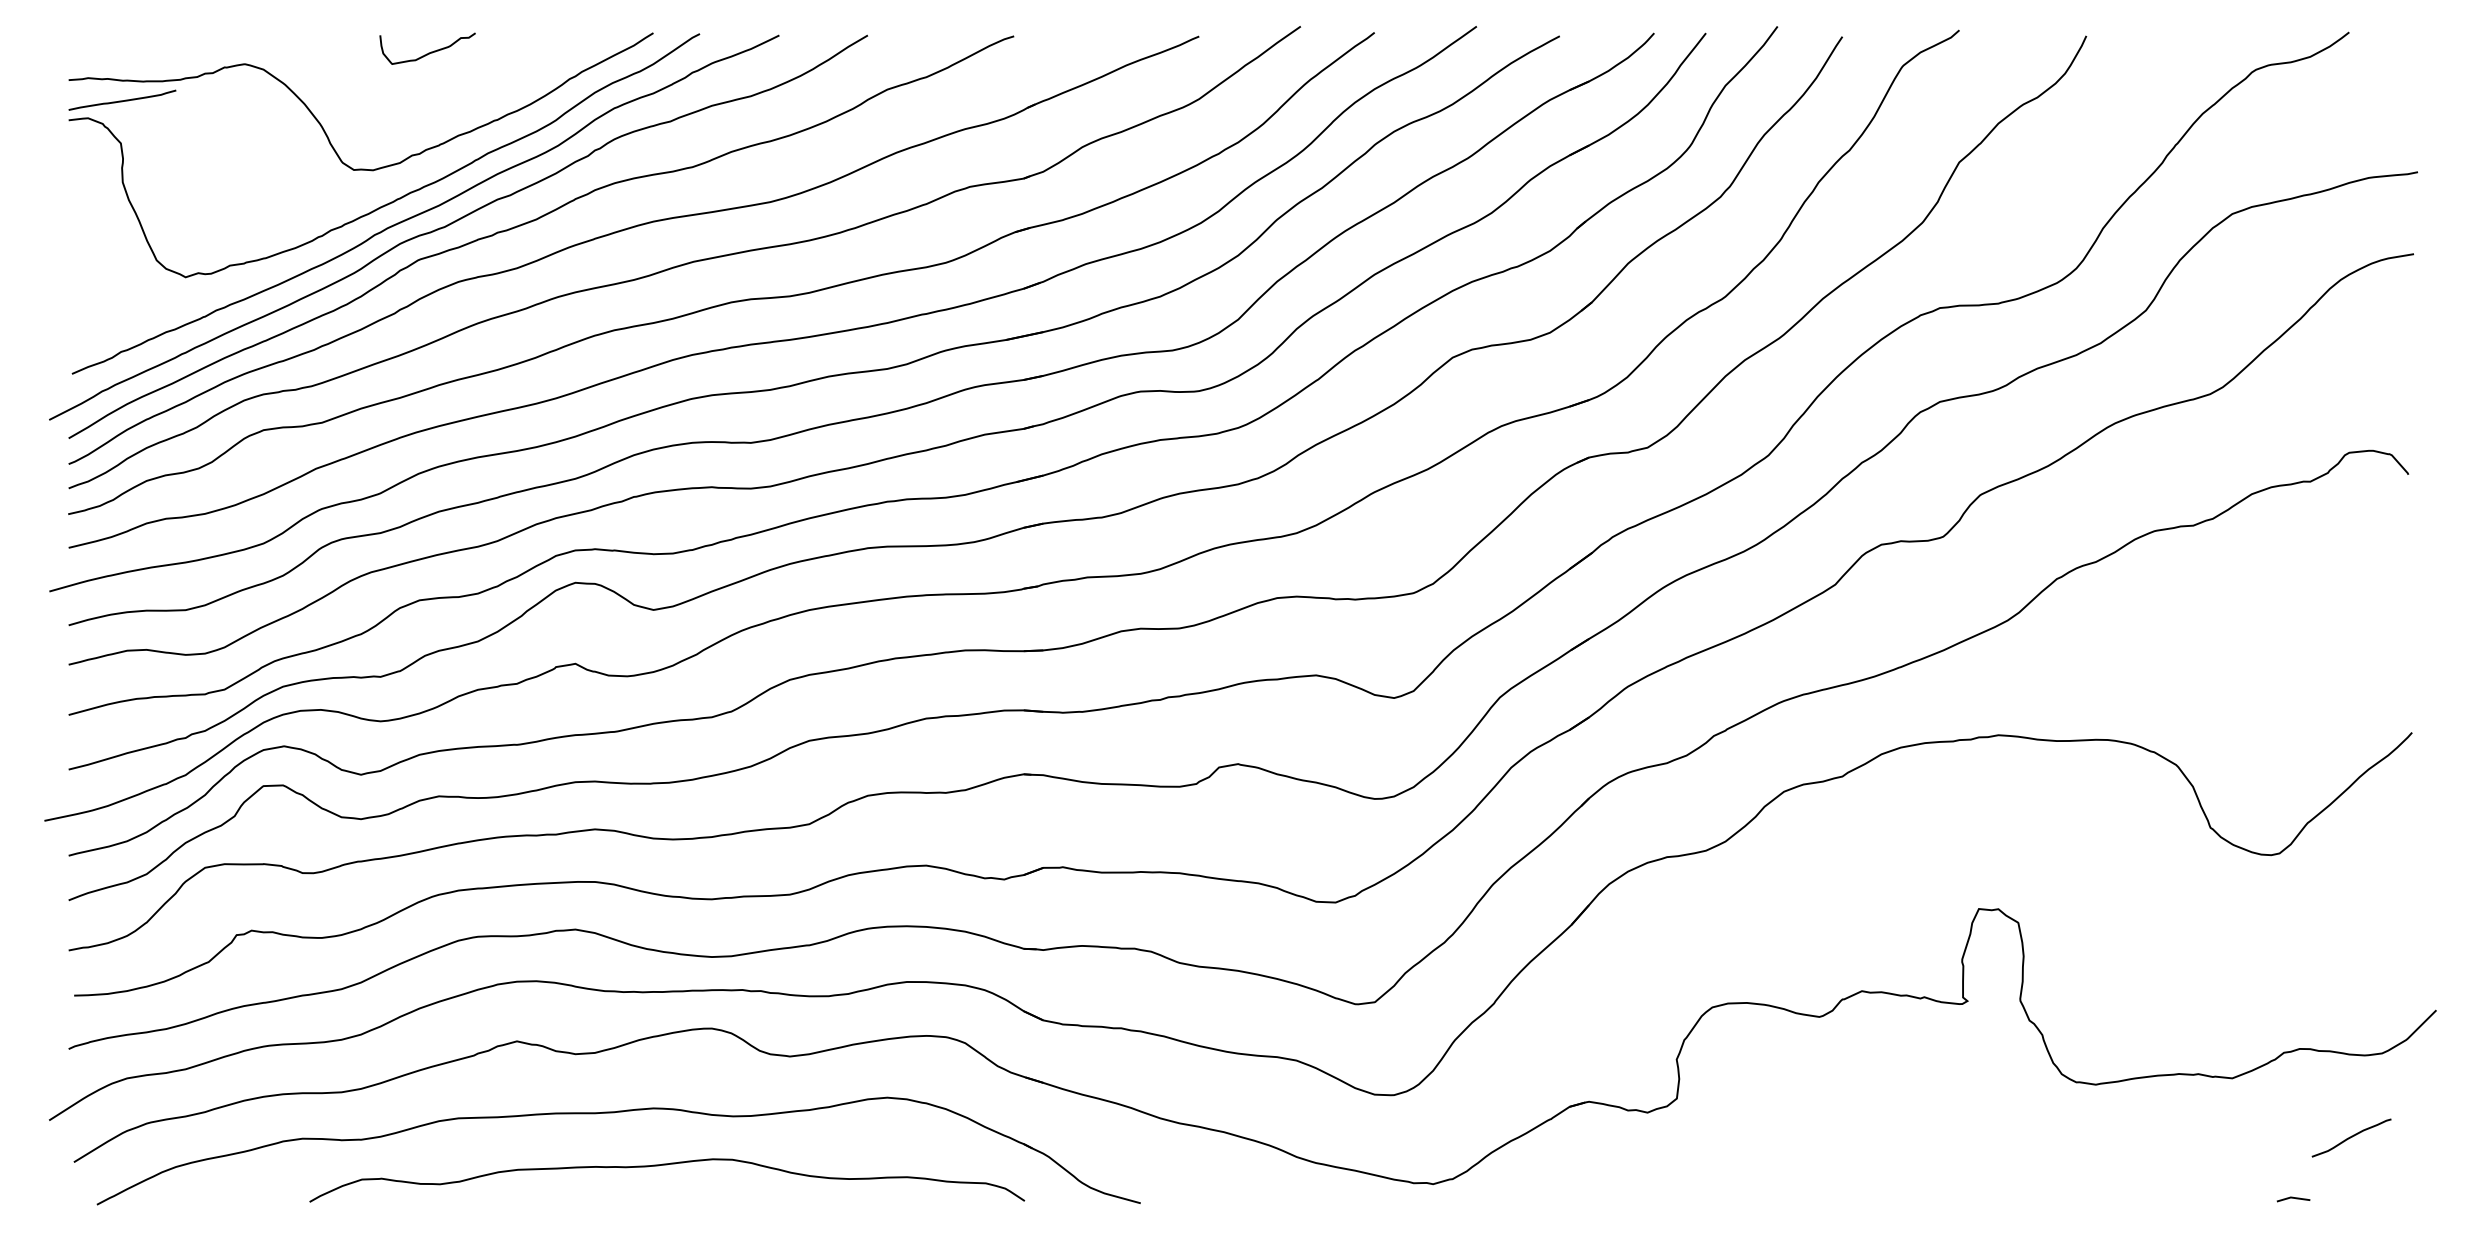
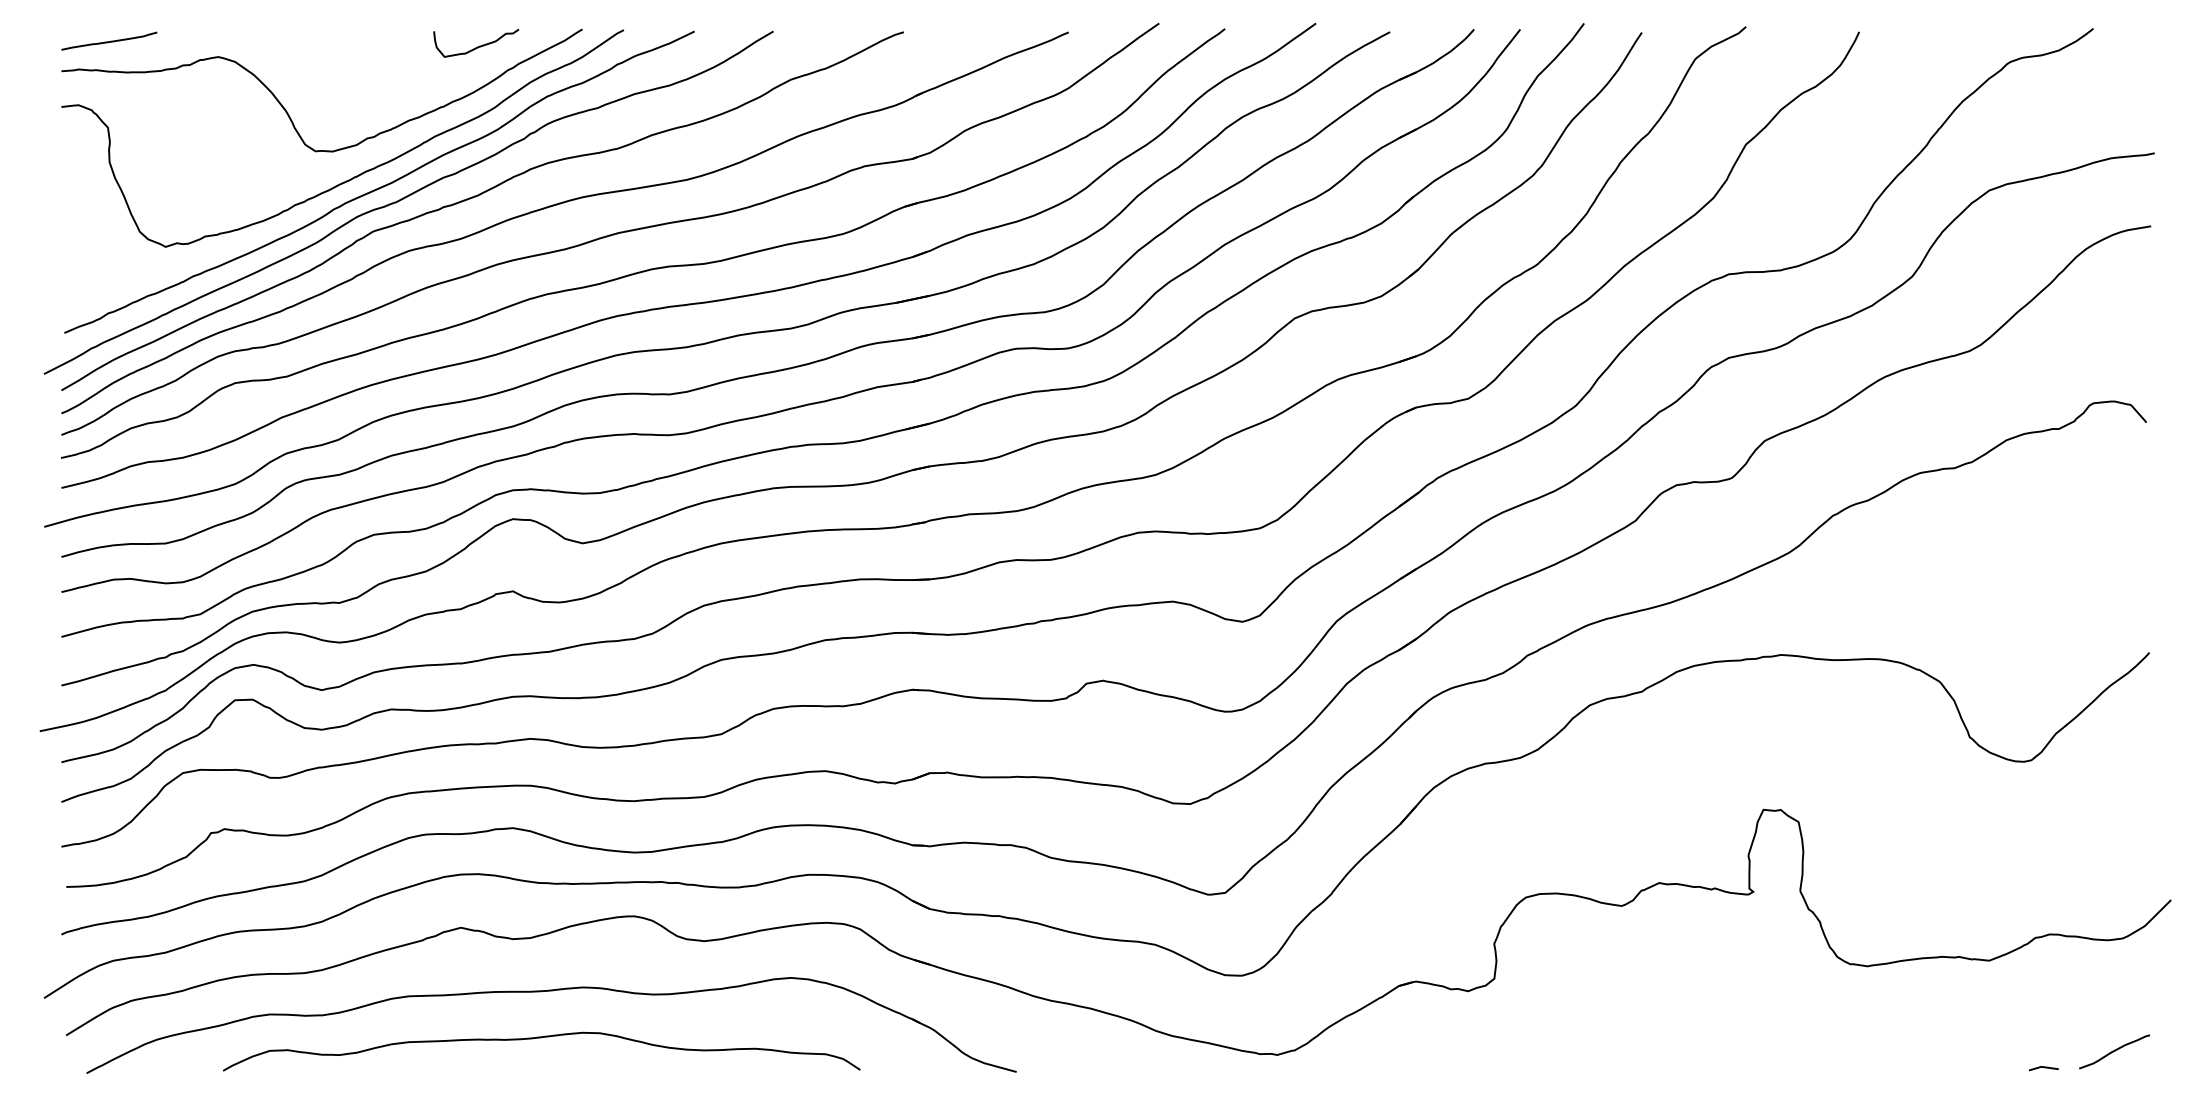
curve: (429, 52) -> (477, 46), moved
curve: (122, 100) -> (109, 41), moved
curve: (2351, 1137) -> (2114, 1051), moved
curve: (666, 1165) -> (541, 1038), moved

